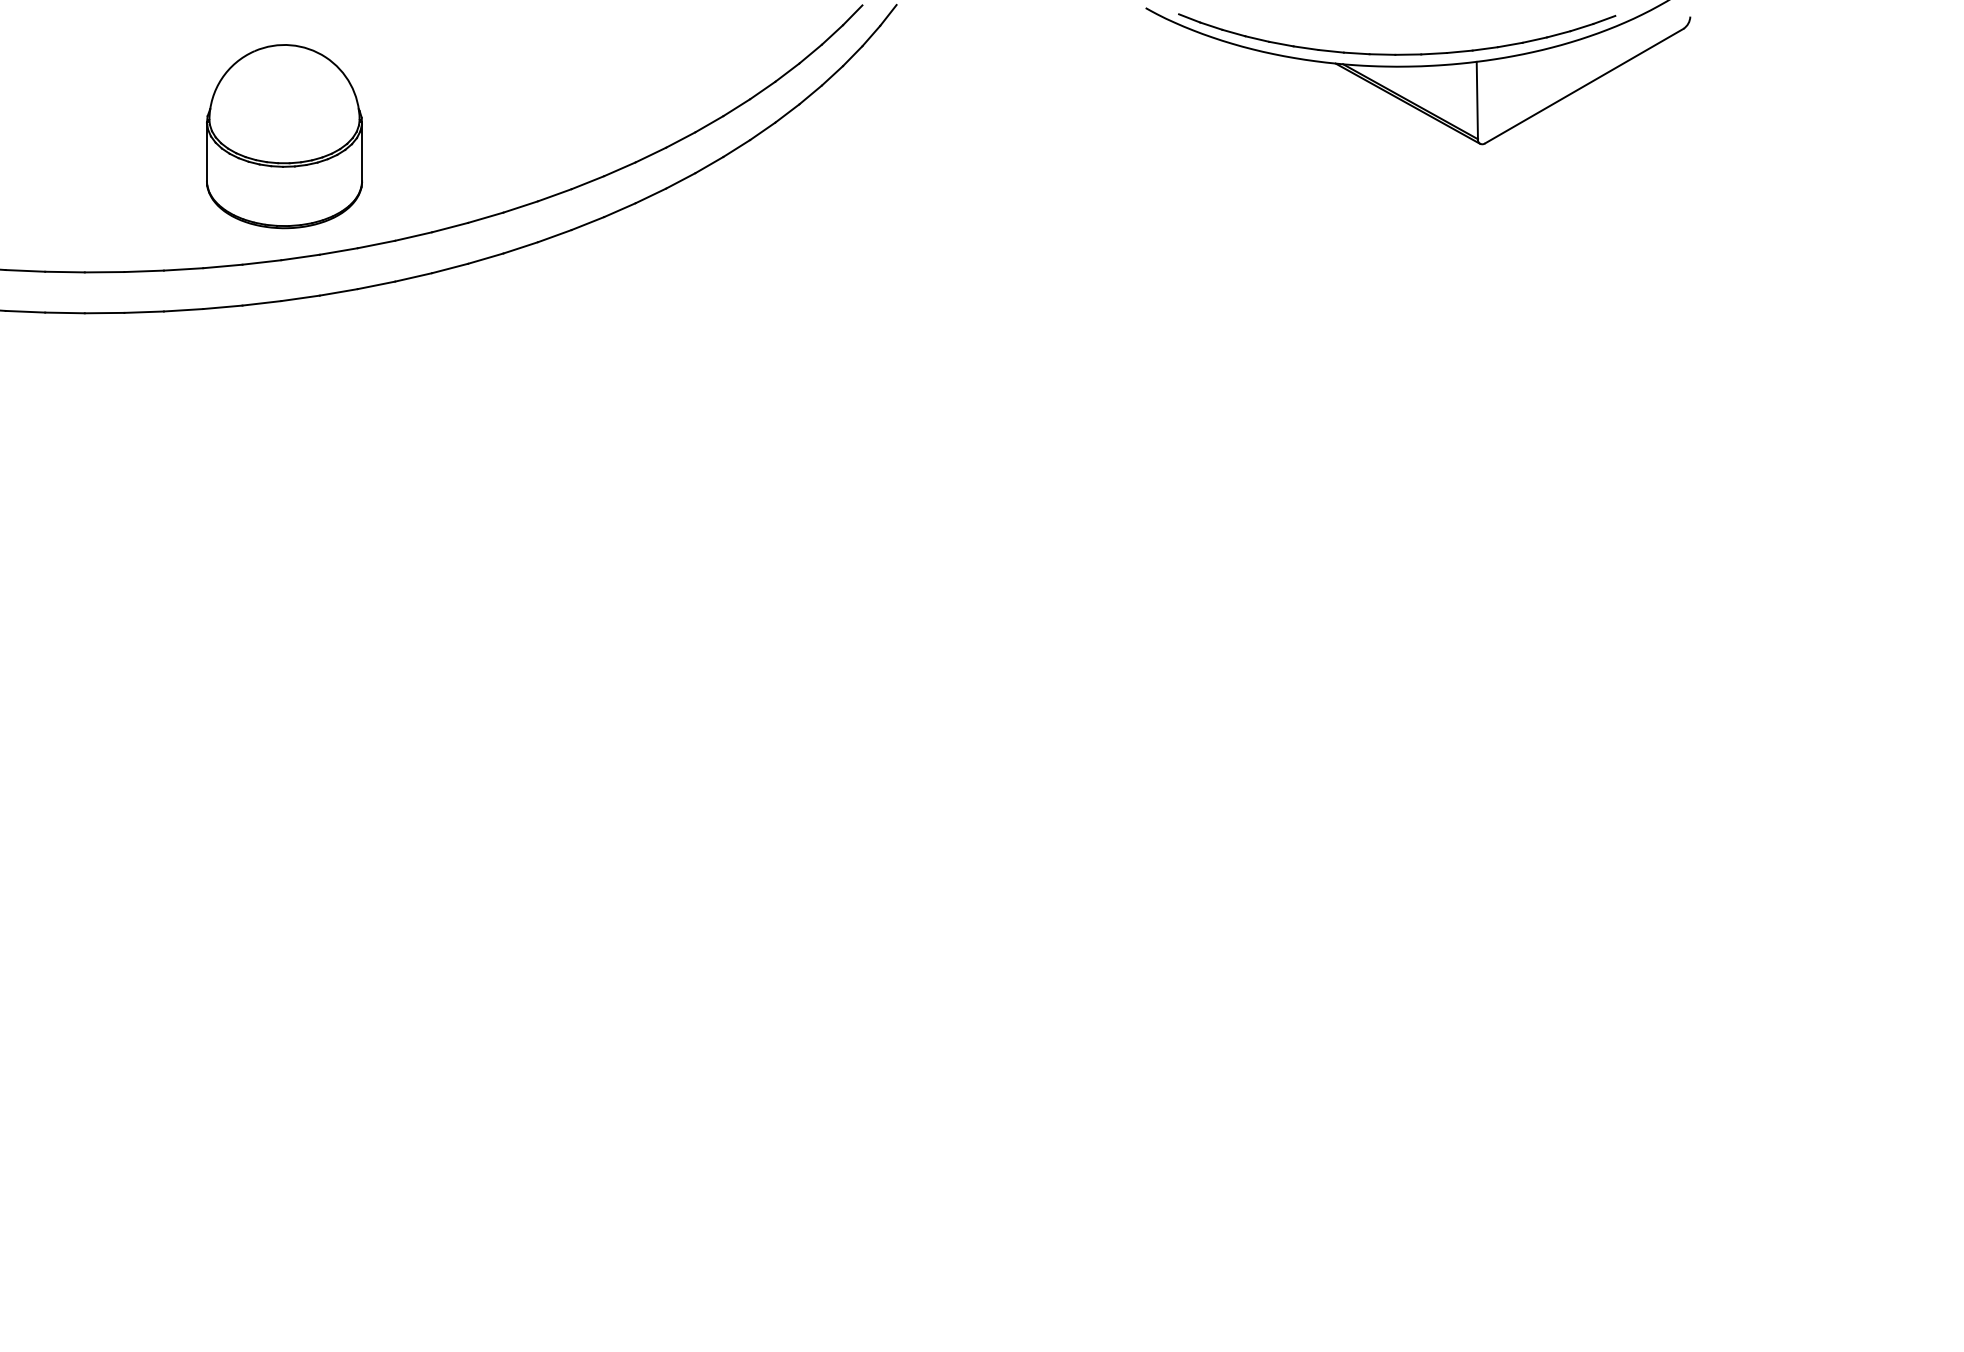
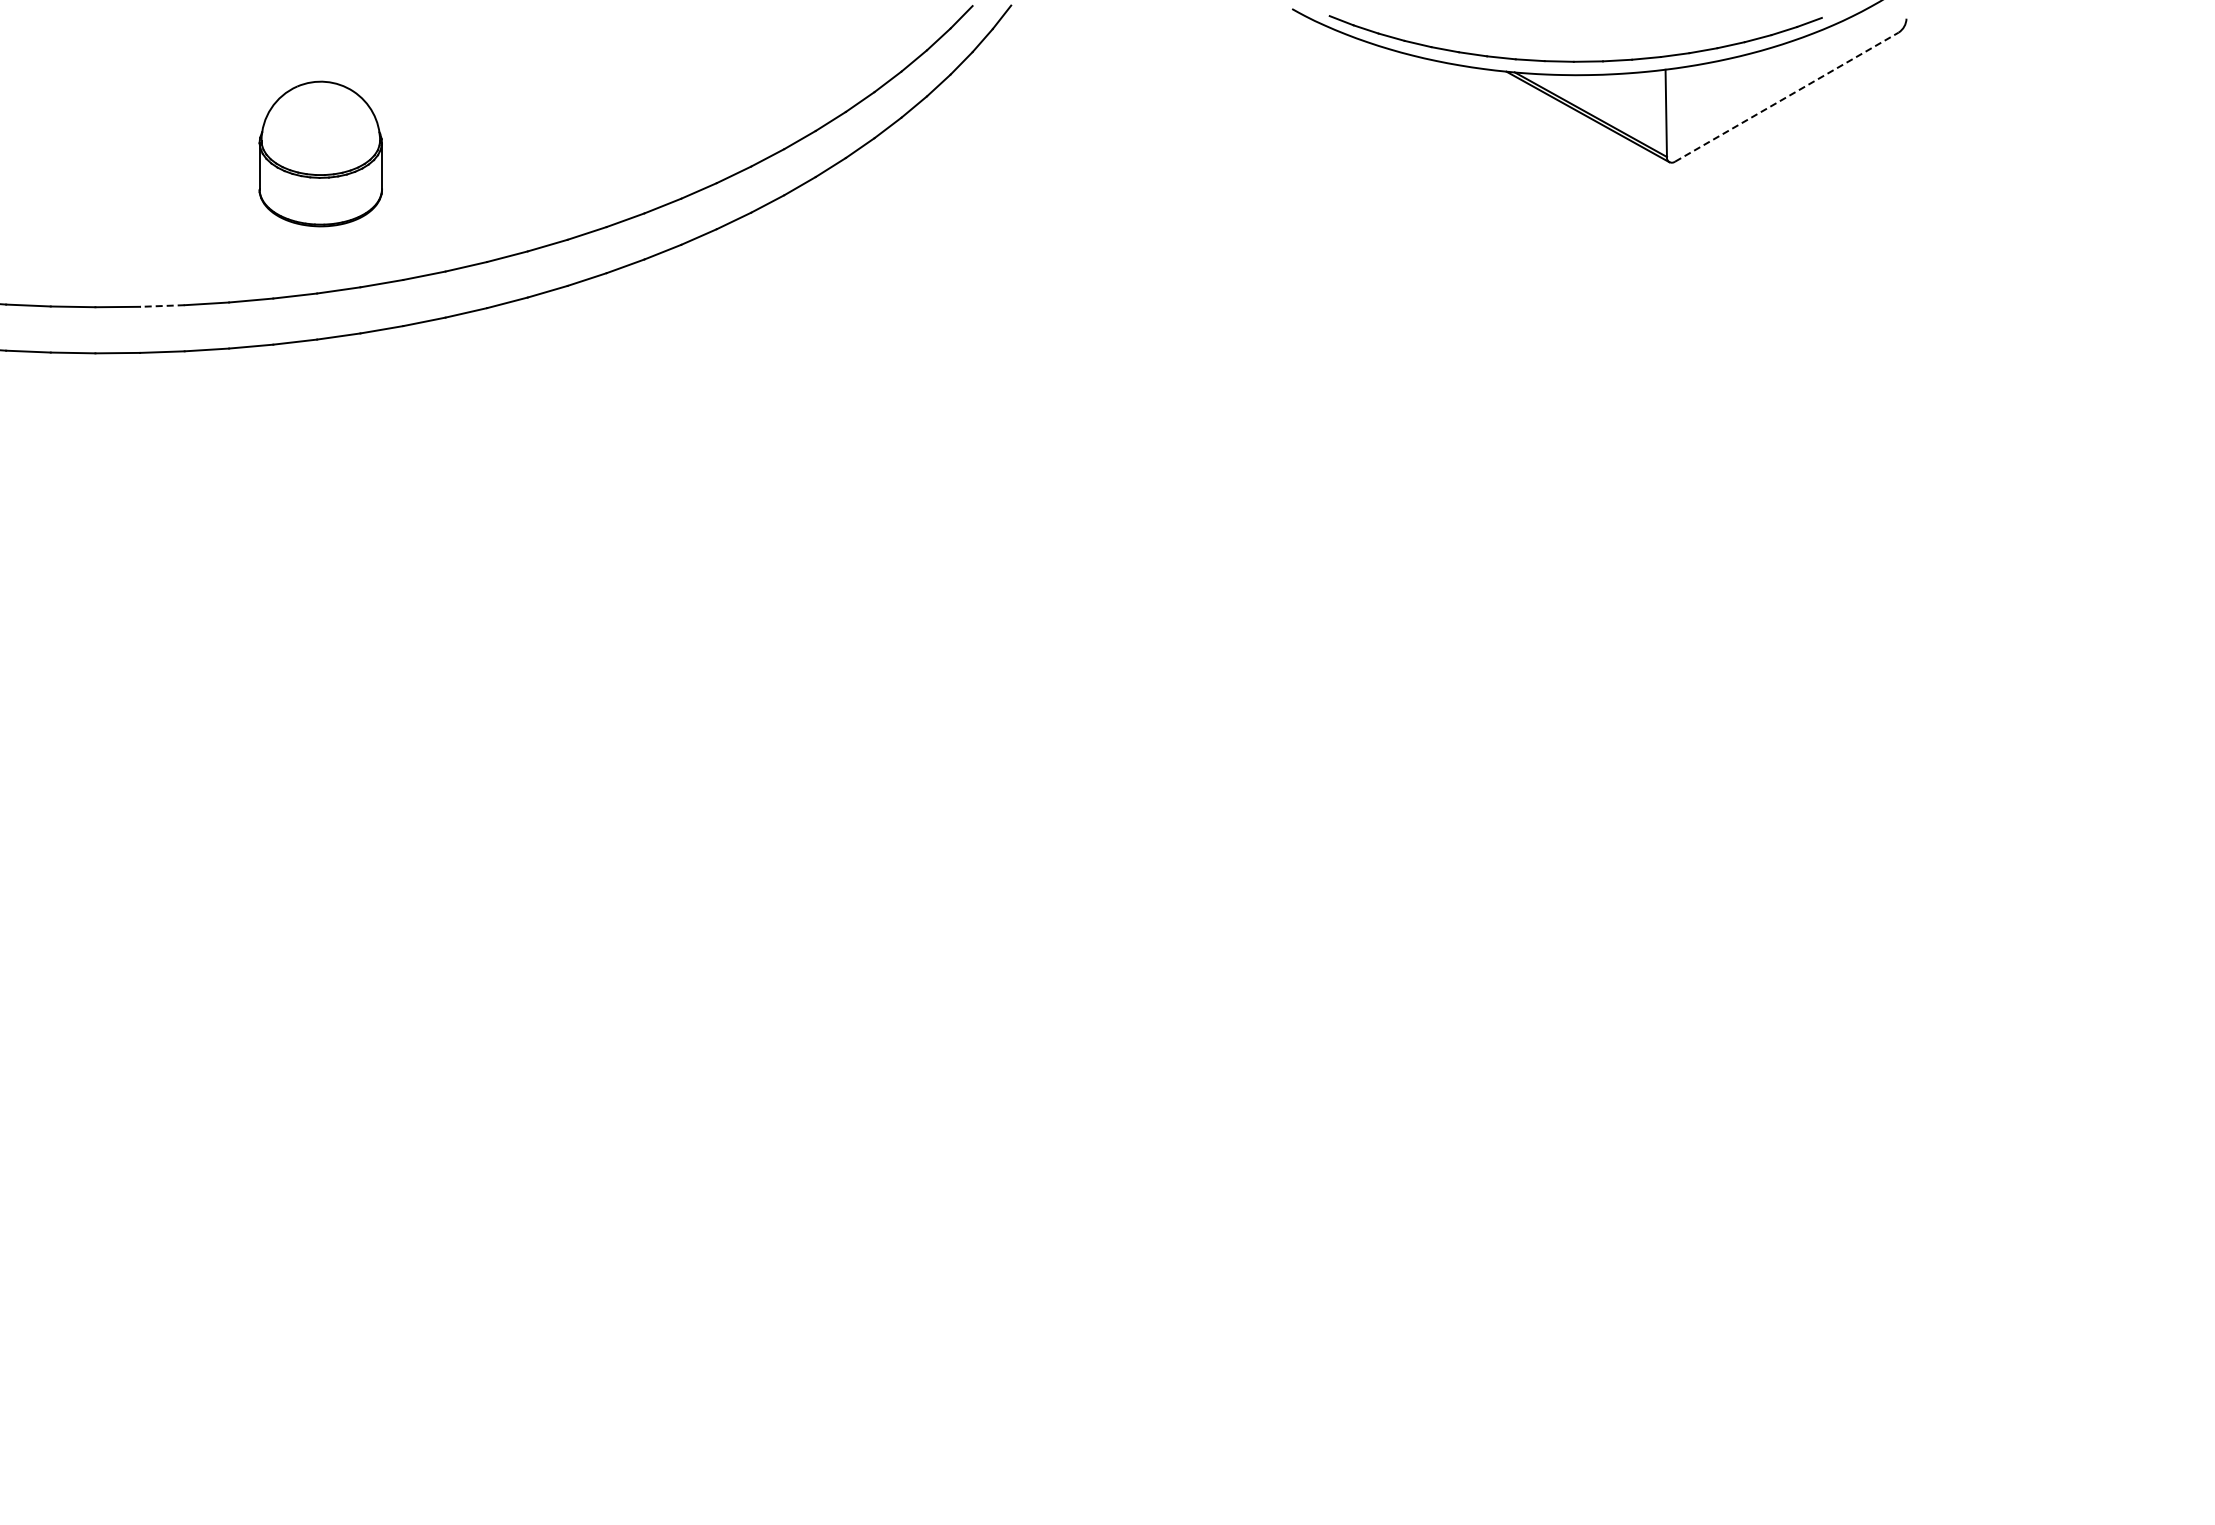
line: (1584, 85) -> (1787, 96), solid -> dashed
part: (284, 136) -> (320, 153), size x0.7
line: (143, 271) -> (161, 306), solid -> dashed

